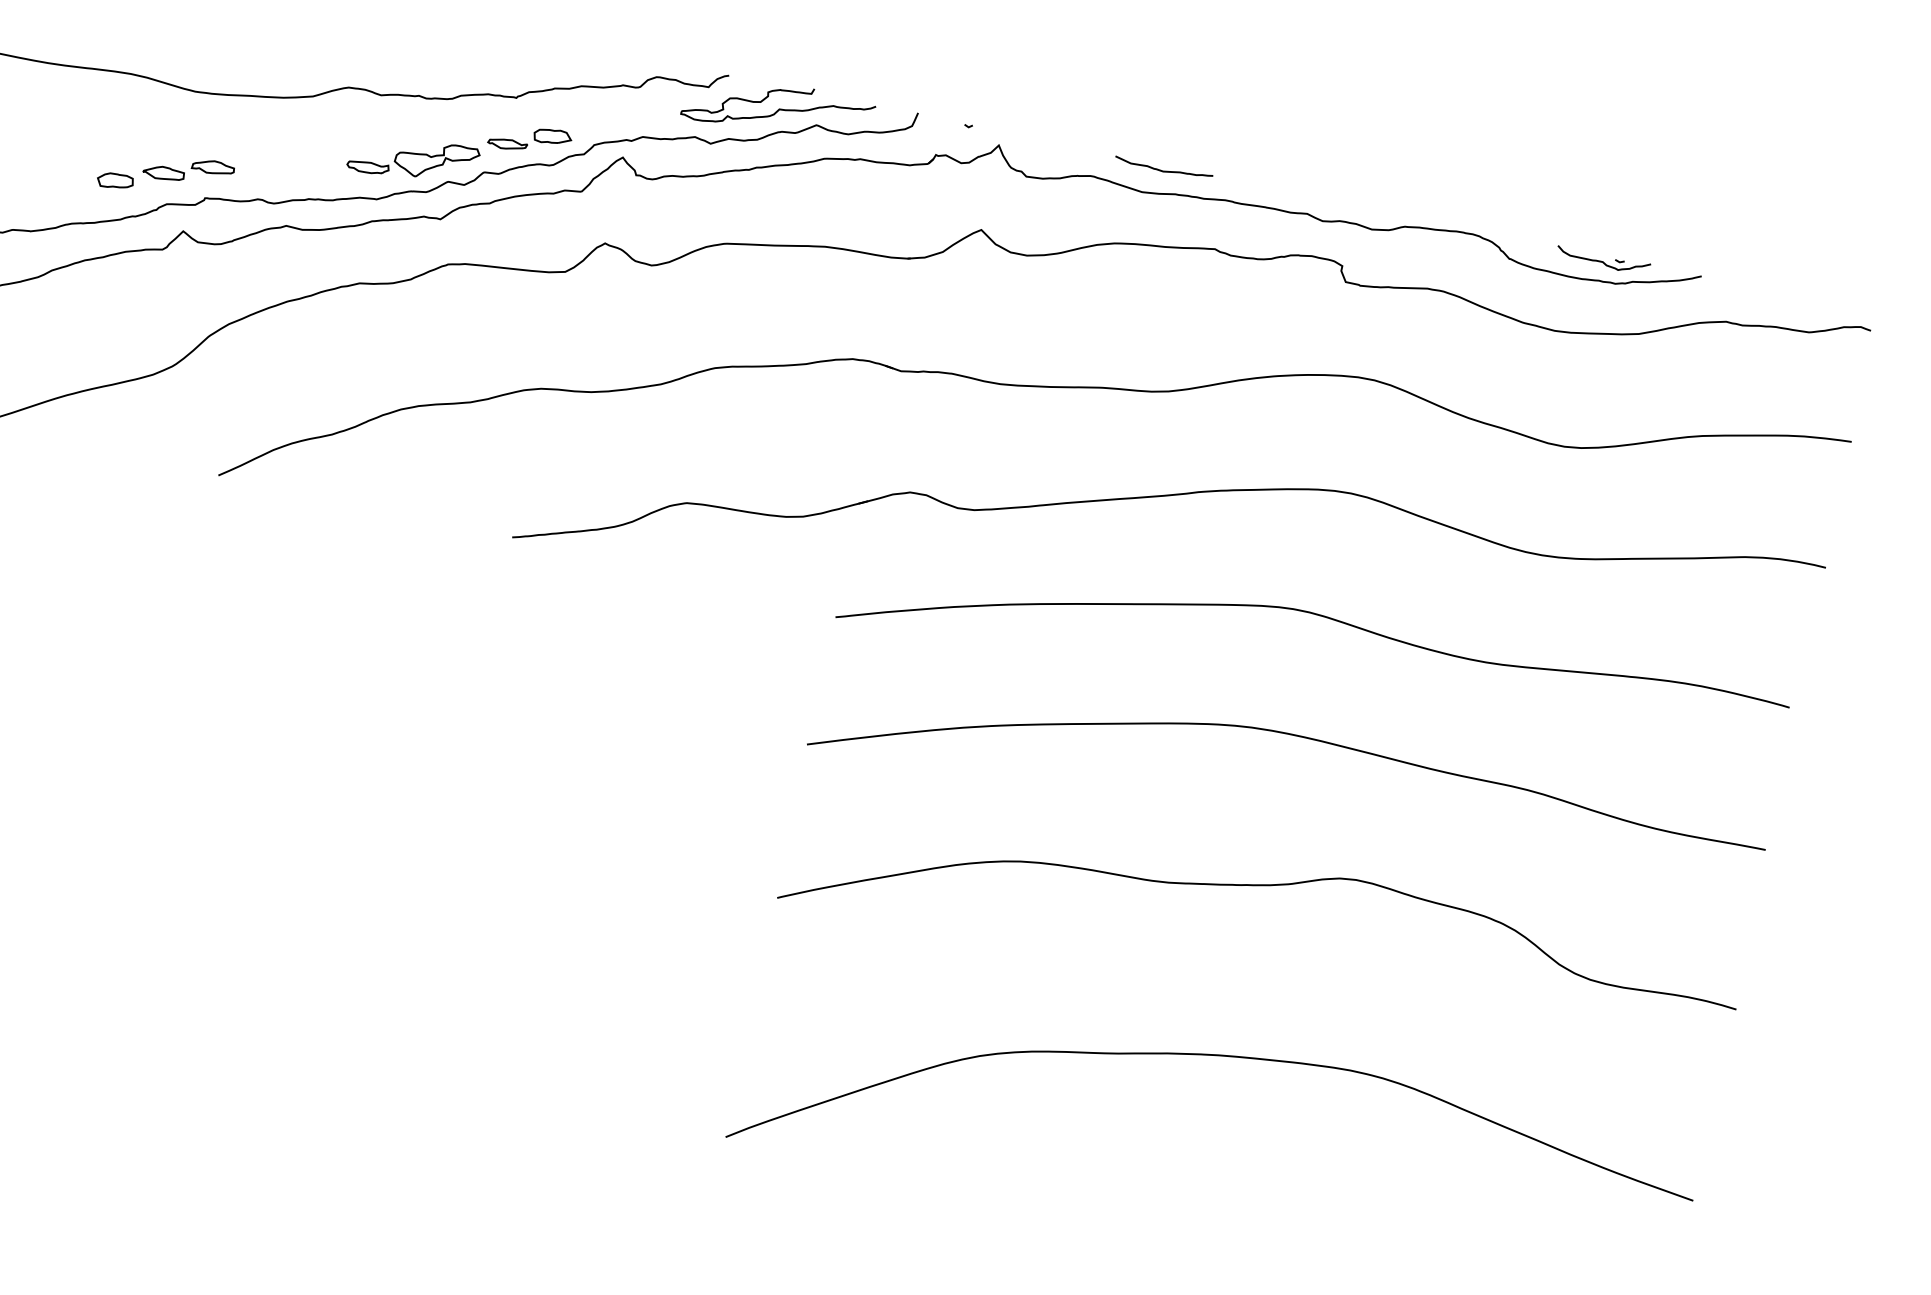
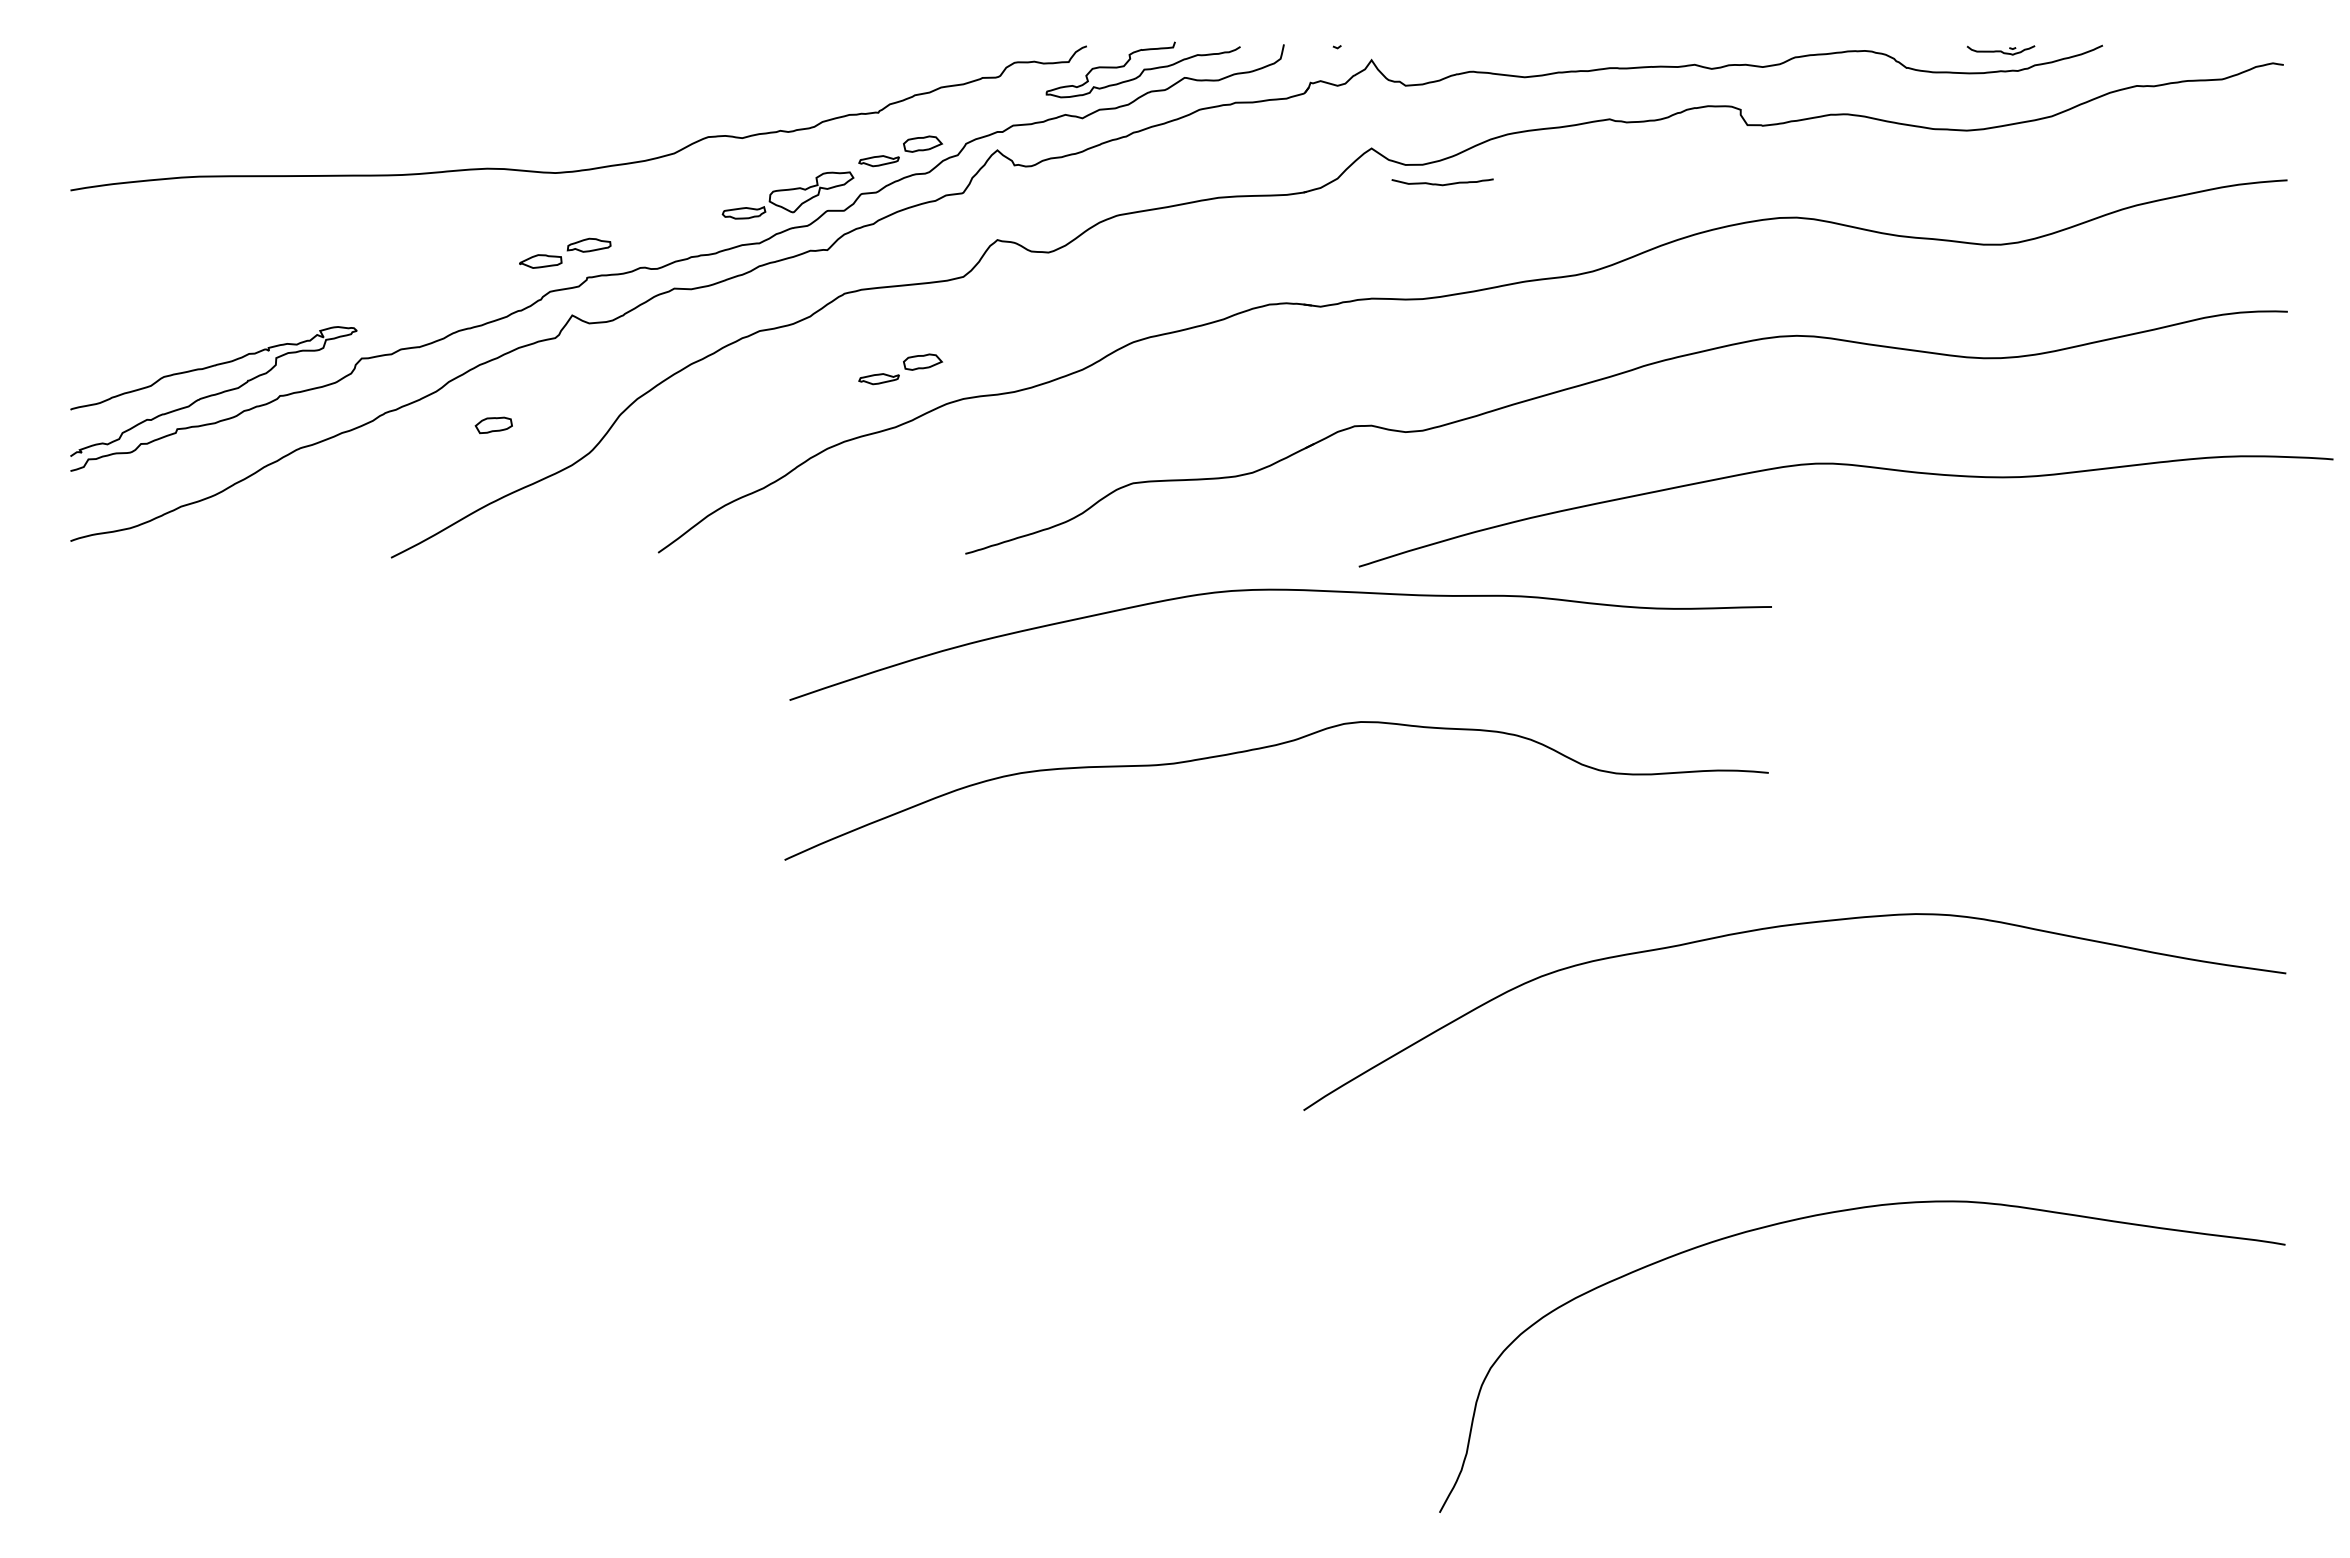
curve: (1163, 170) -> (1442, 184), moved
part: (114, 181) -> (493, 425), moved
part: (1602, 260) -> (2000, 50), size x0.7
part: (486, 348) -> (900, 369), added
curve: (1328, 619) -> (1853, 466), moved
curve: (1298, 736) -> (1280, 590), moved
curve: (1264, 886) -> (1270, 747), moved

